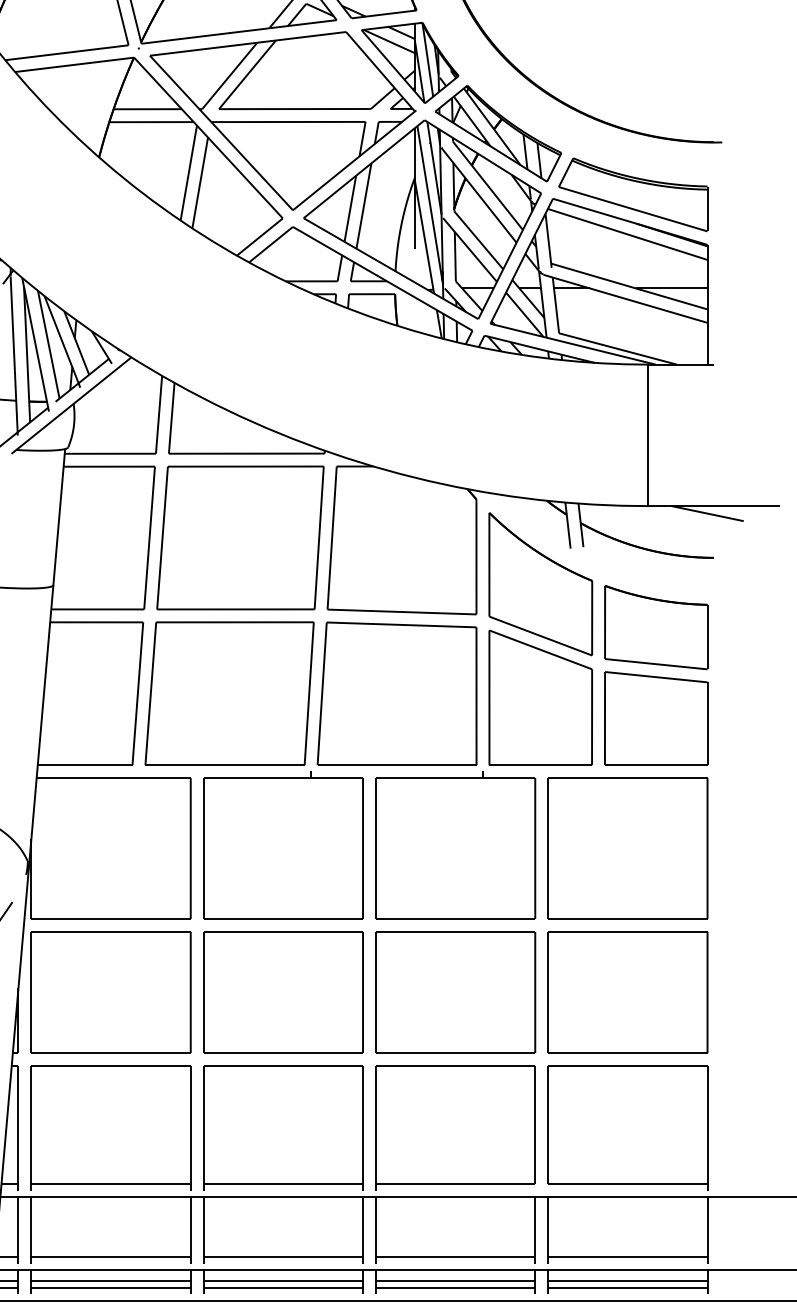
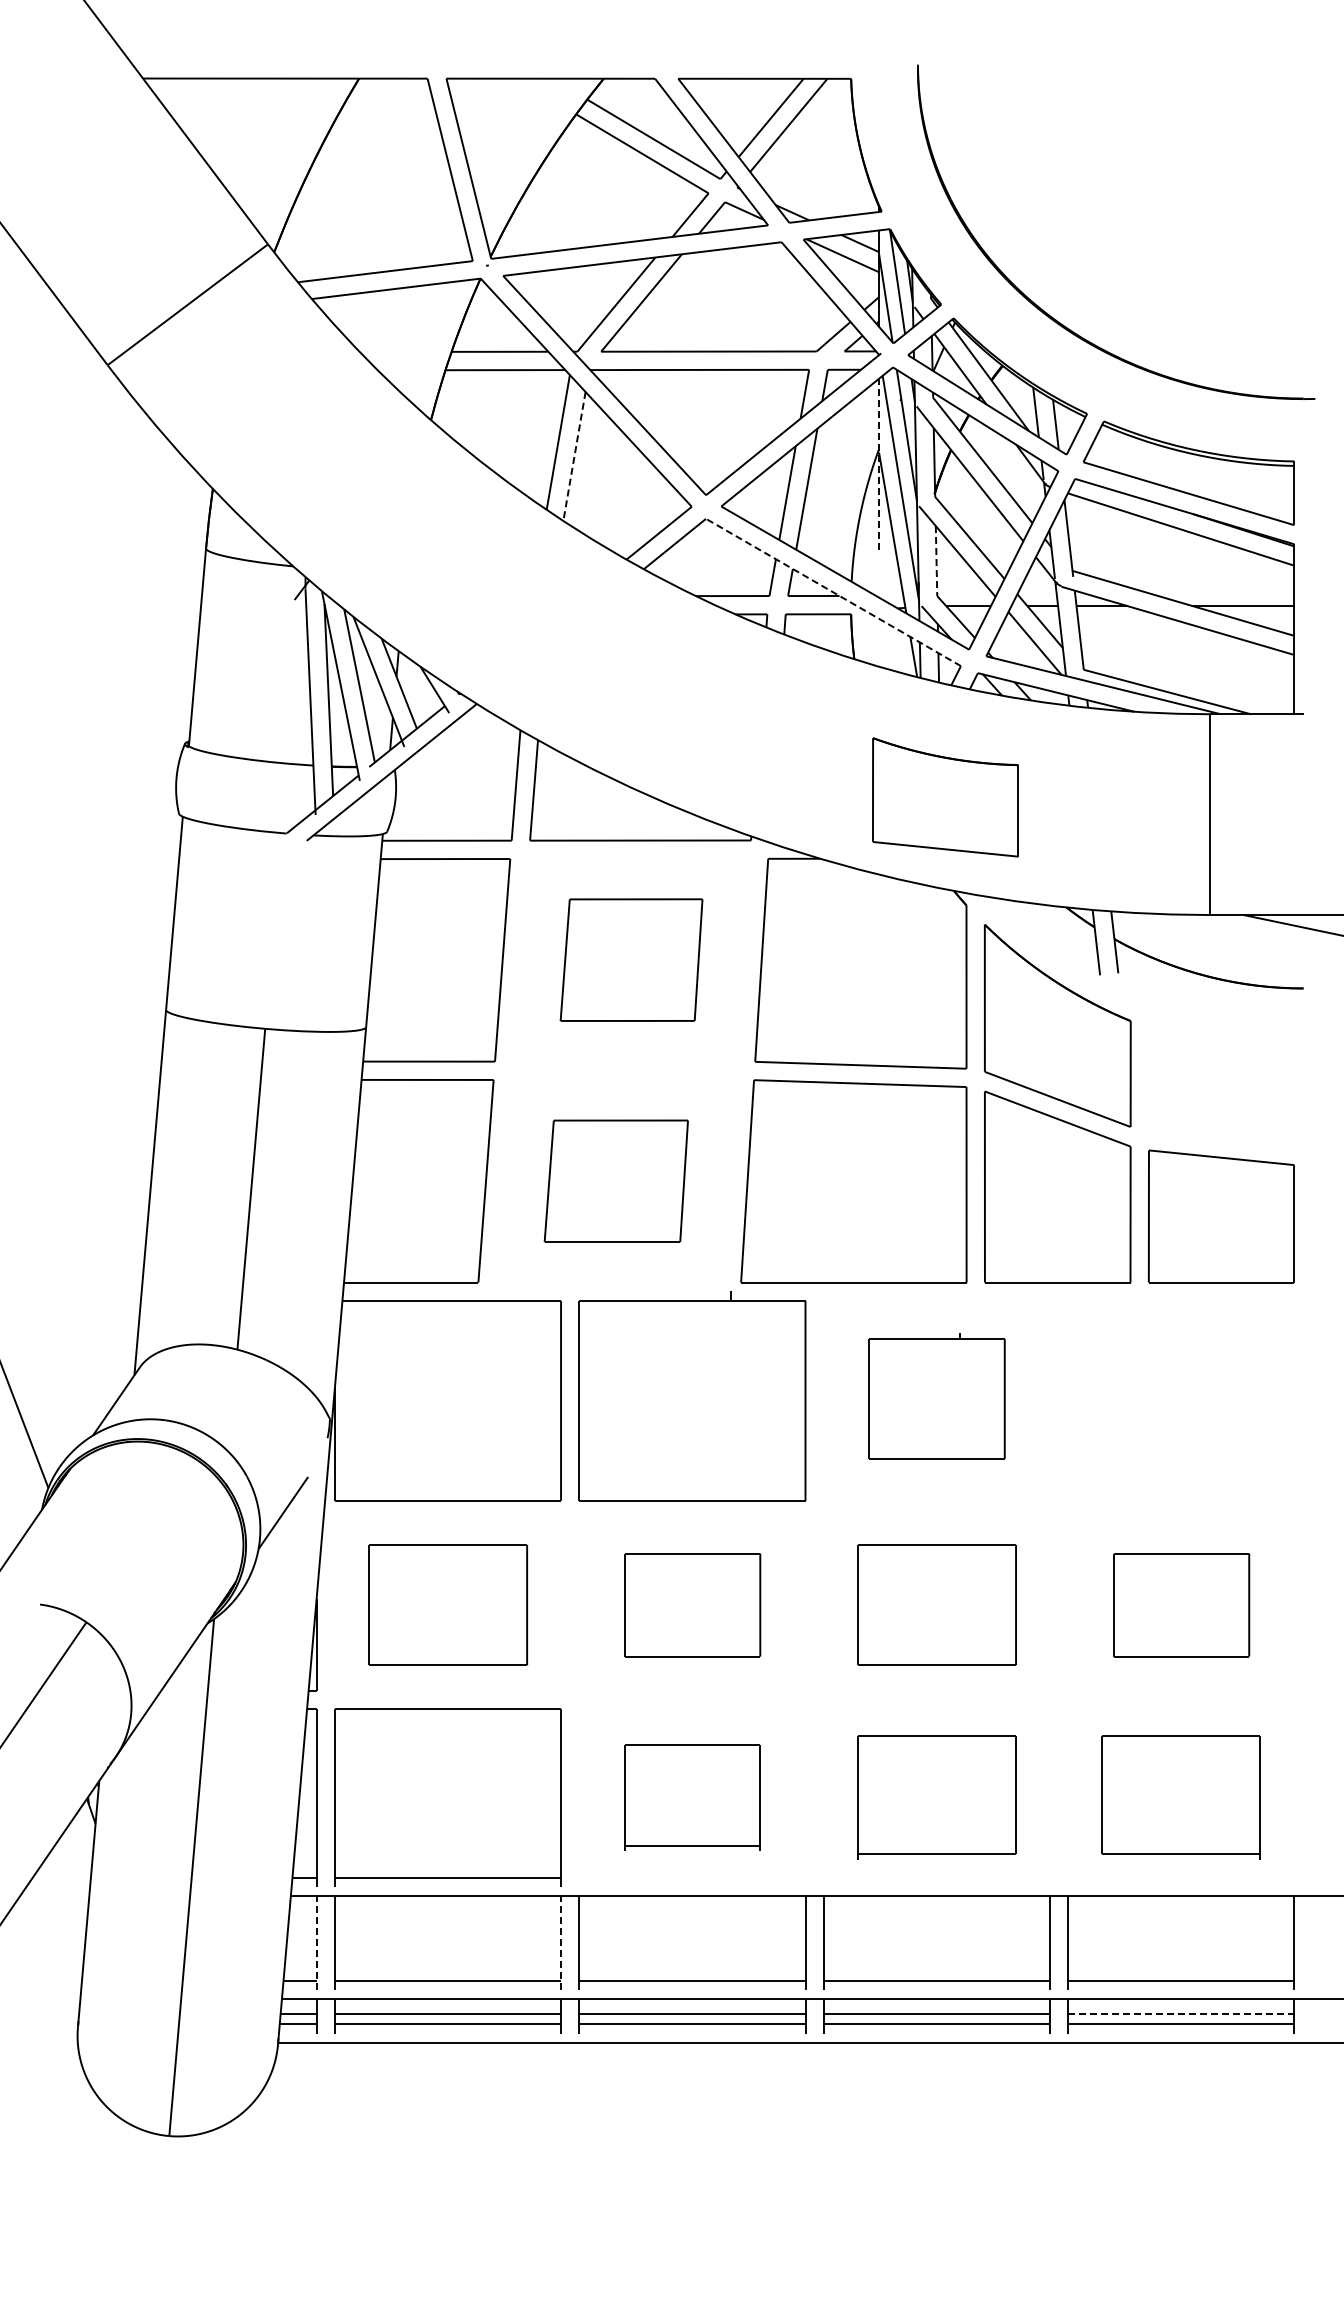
line: (200, 183) -> (574, 457), solid -> dashed
line: (414, 188) -> (878, 464), solid -> dashed
line: (455, 256) -> (936, 561), solid -> dashed
line: (382, 278) -> (833, 592), solid -> dashed
part: (240, 537) -> (631, 959), size x0.6
part: (656, 627) -> (945, 797), moved
part: (229, 693) -> (616, 1181), size x0.6
part: (455, 844) -> (936, 1395), size x0.6
part: (627, 848) -> (1181, 1400), removed
part: (110, 991) -> (447, 1604), size x0.7
part: (283, 991) -> (692, 1604), size x0.6
part: (455, 991) -> (936, 1604), size x0.7
part: (627, 991) -> (1181, 1604), size x0.6
part: (283, 1128) -> (692, 1797), size x0.6
part: (455, 1128) -> (936, 1797), size x0.7
part: (627, 1128) -> (1180, 1797), size x0.7
line: (18, 1230) -> (316, 1942), solid -> dashed
line: (191, 1230) -> (561, 1942), solid -> dashed
line: (627, 1280) -> (1181, 2014), solid -> dashed

